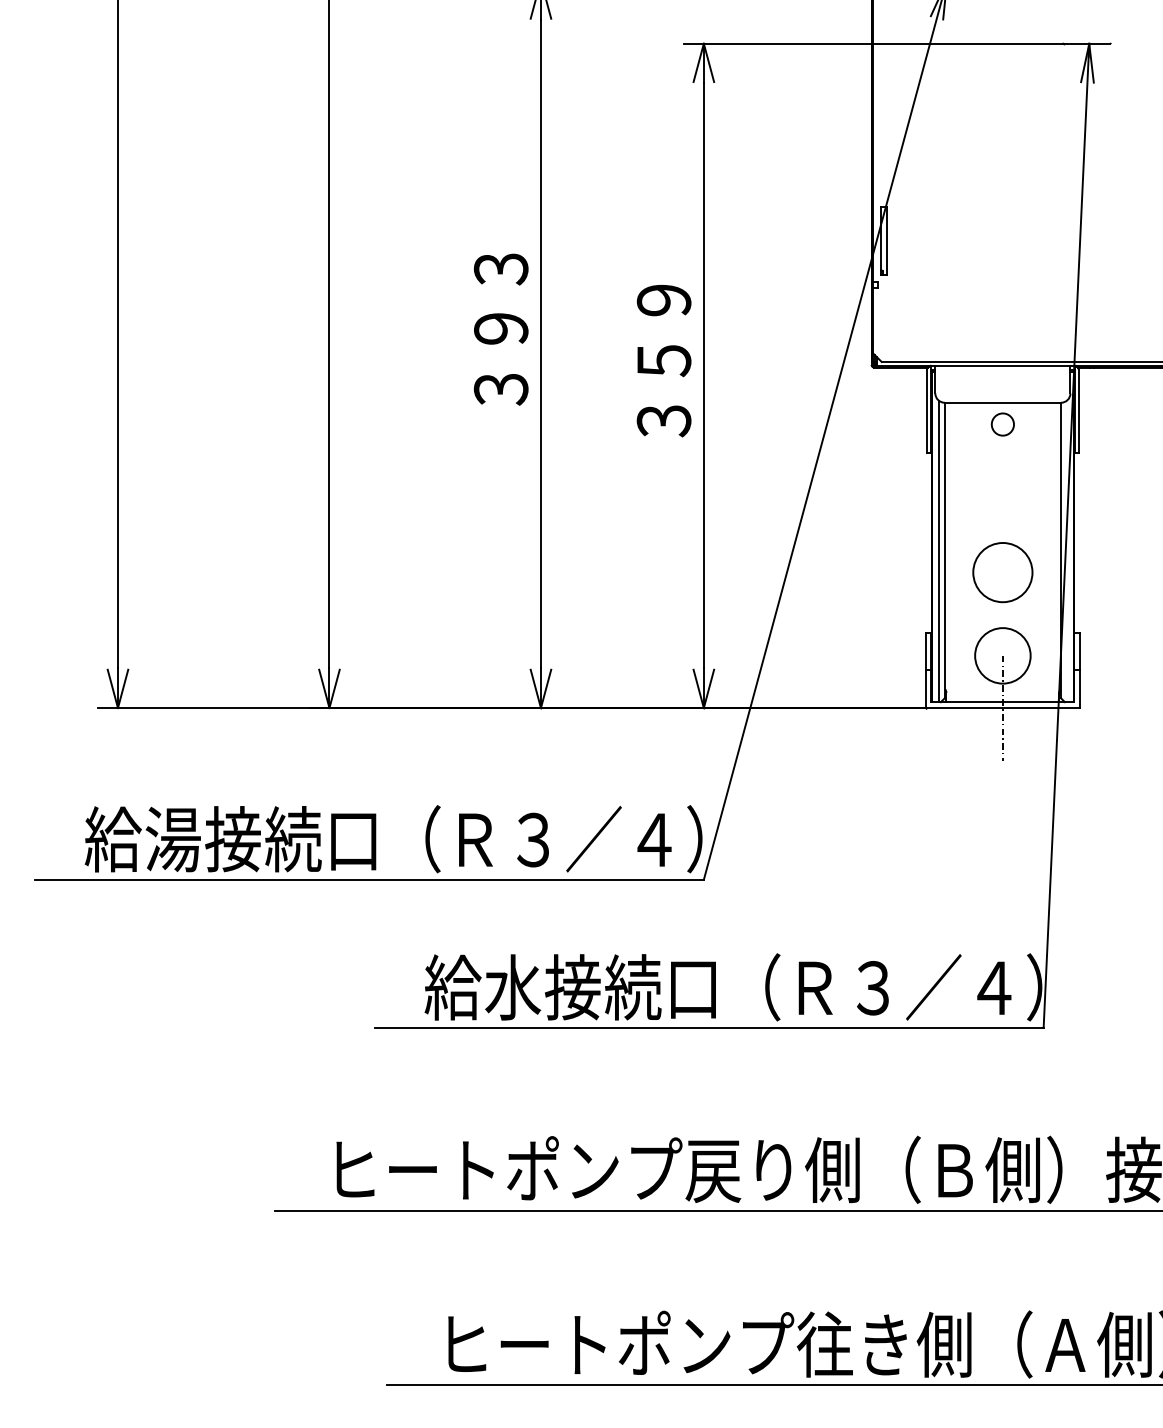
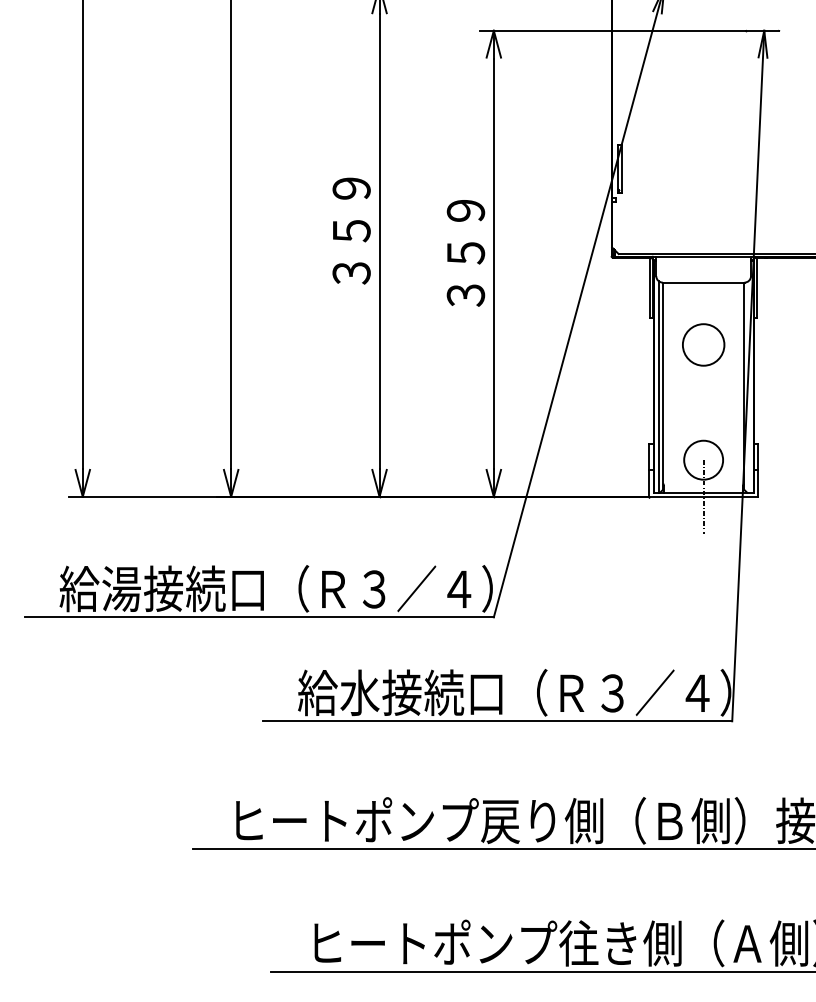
text: (500, 299) -> (351, 210), ３９３ -> ３５９
circle: (1002, 424) -> (703, 297), removed
circle: (1002, 572) -> (703, 344), moved

